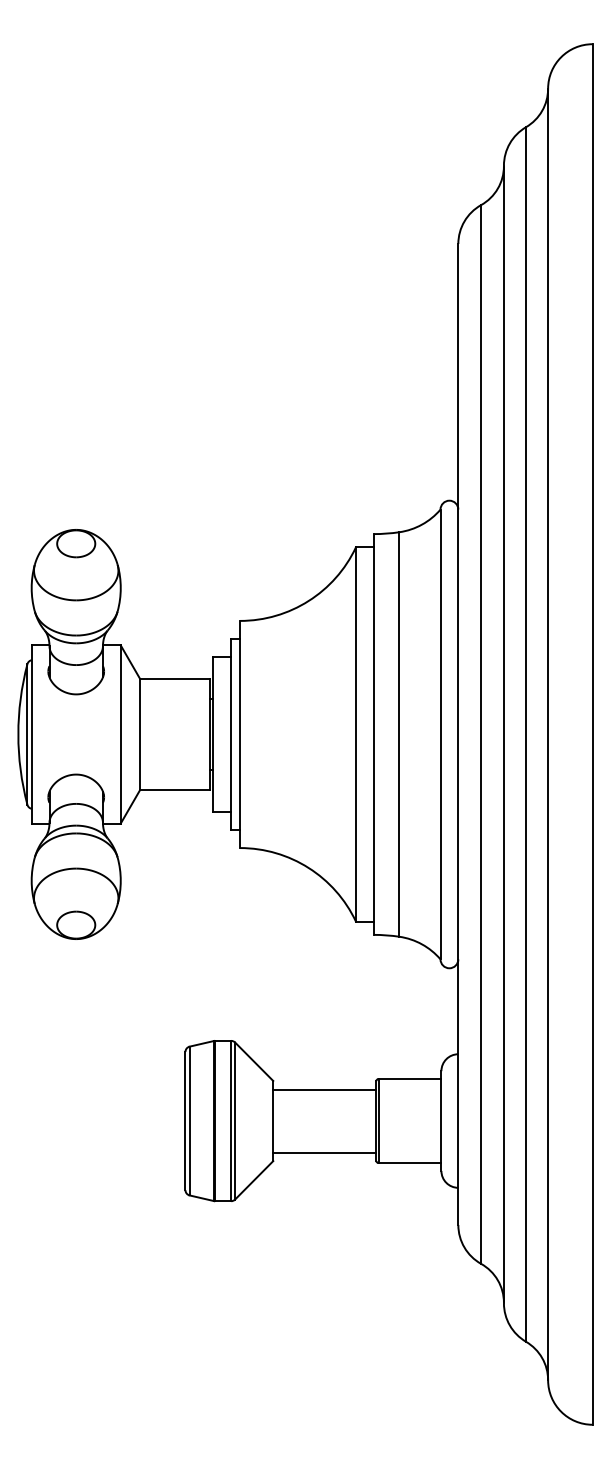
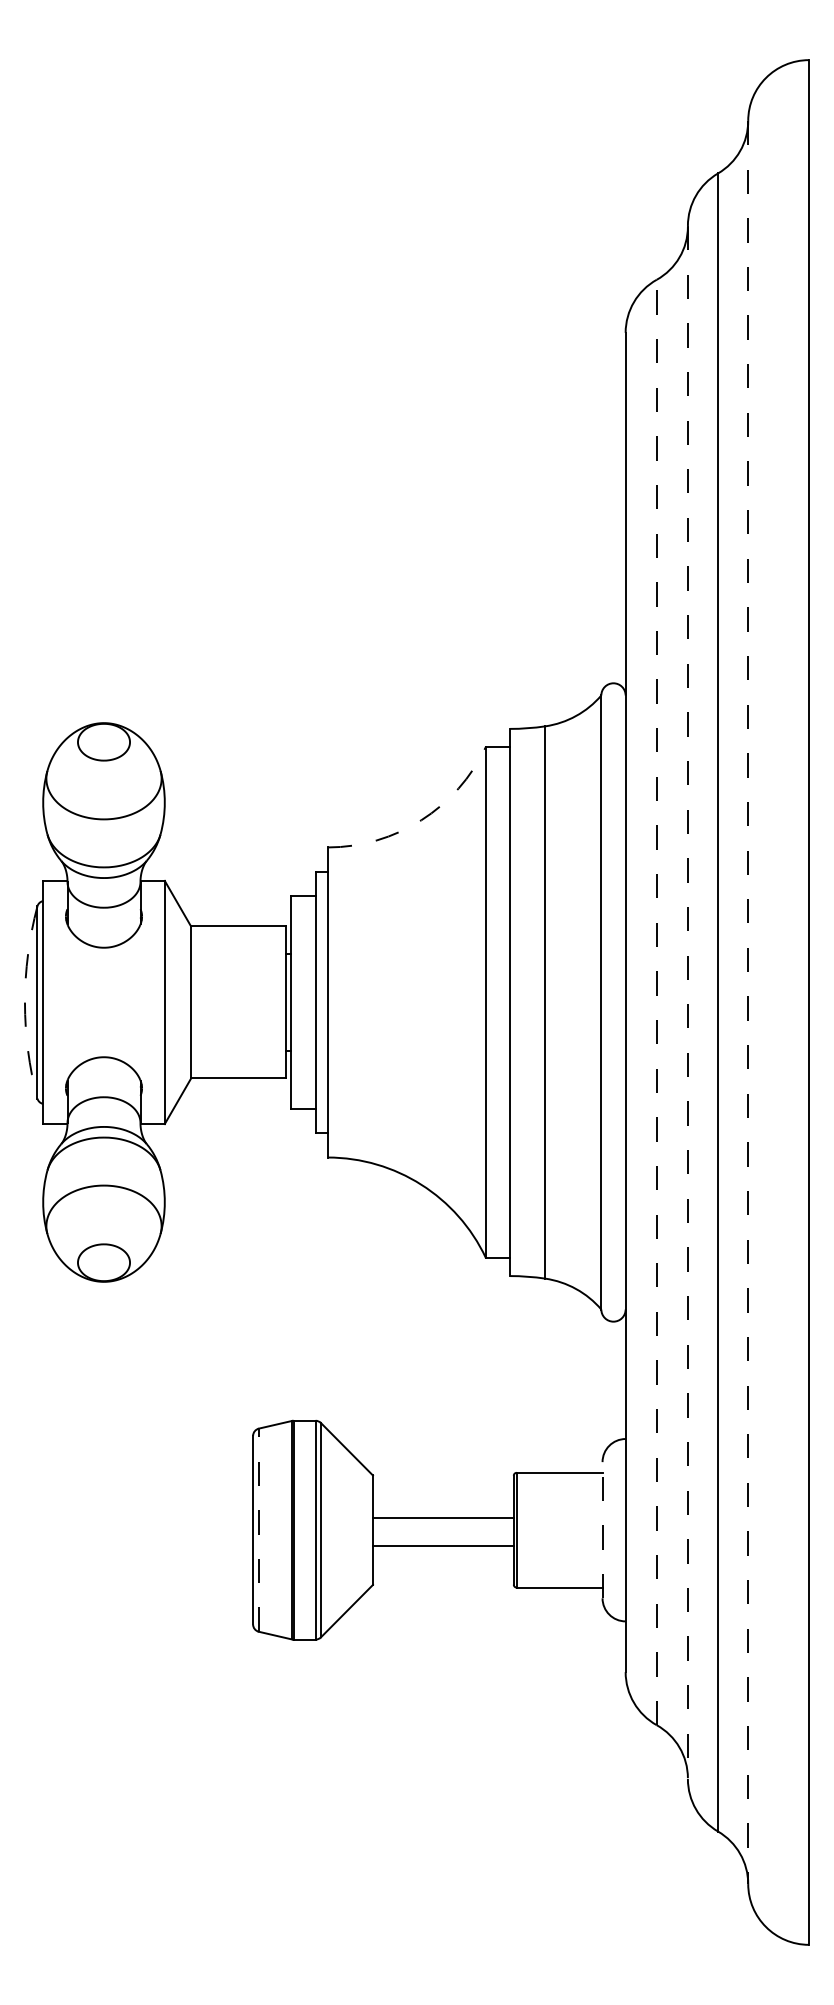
arc: (308, 601) -> (421, 820), solid -> dashed
arc: (17, 734) -> (24, 1002), solid -> dashed
line: (480, 734) -> (656, 1002), solid -> dashed
line: (503, 734) -> (687, 1002), solid -> dashed
line: (548, 734) -> (748, 1002), solid -> dashed
line: (324, 1089) -> (442, 1518), moved
line: (441, 1120) -> (602, 1529), solid -> dashed
line: (189, 1121) -> (258, 1530), solid -> dashed
line: (324, 1152) -> (442, 1546), moved

